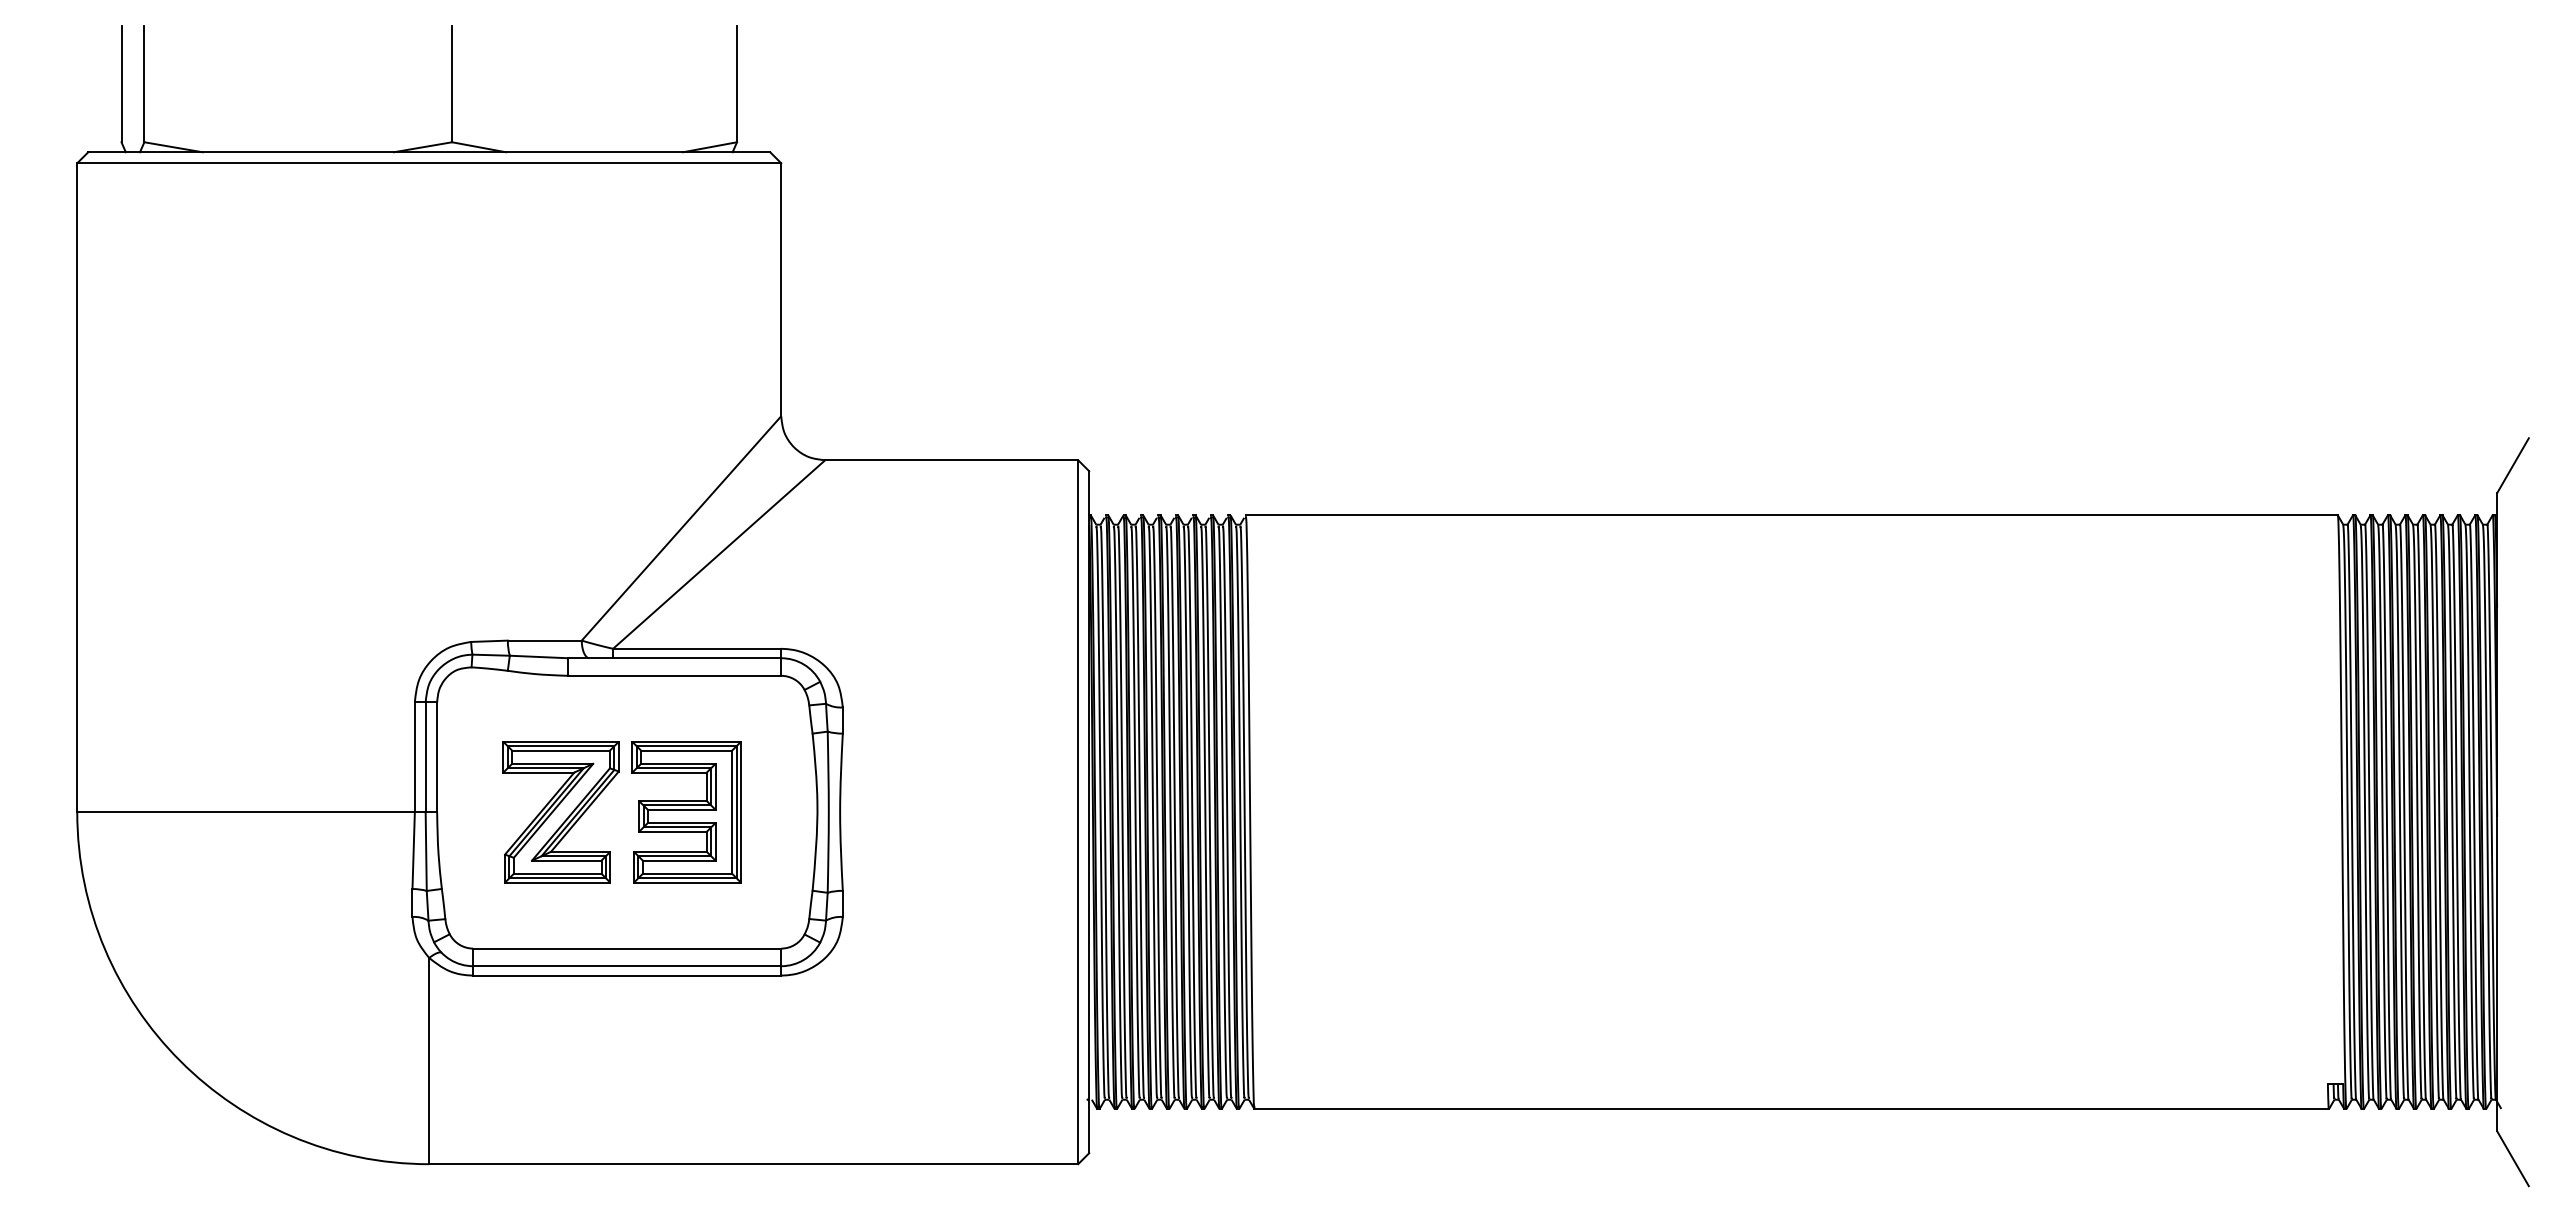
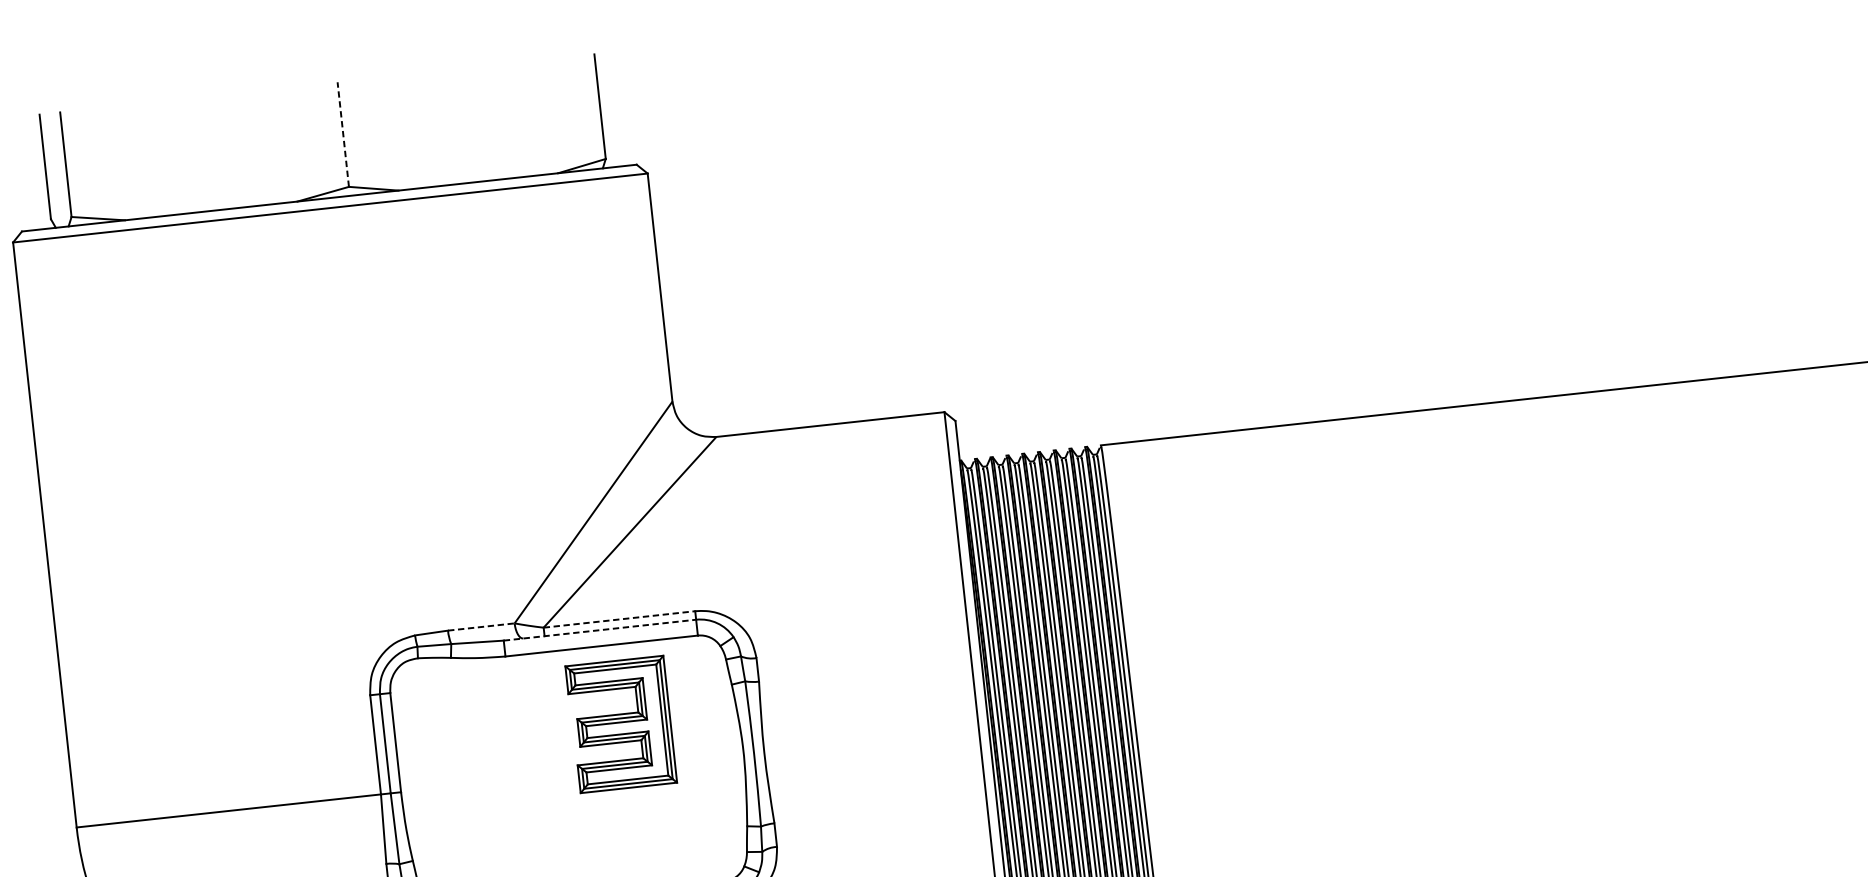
line: (452, 83) -> (343, 133), solid -> dashed
line: (544, 640) -> (481, 626), solid -> dashed
line: (697, 648) -> (619, 619), solid -> dashed
line: (674, 658) -> (599, 630), solid -> dashed
part: (560, 812) -> (512, 780), removed
part: (686, 812) -> (621, 724), moved

